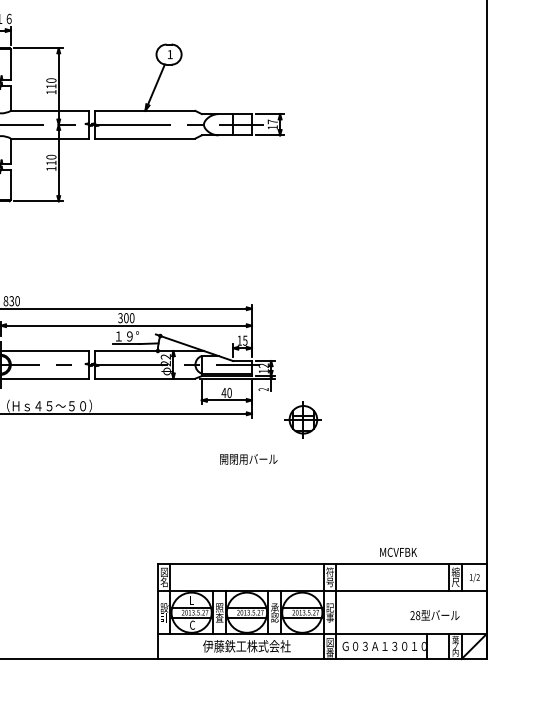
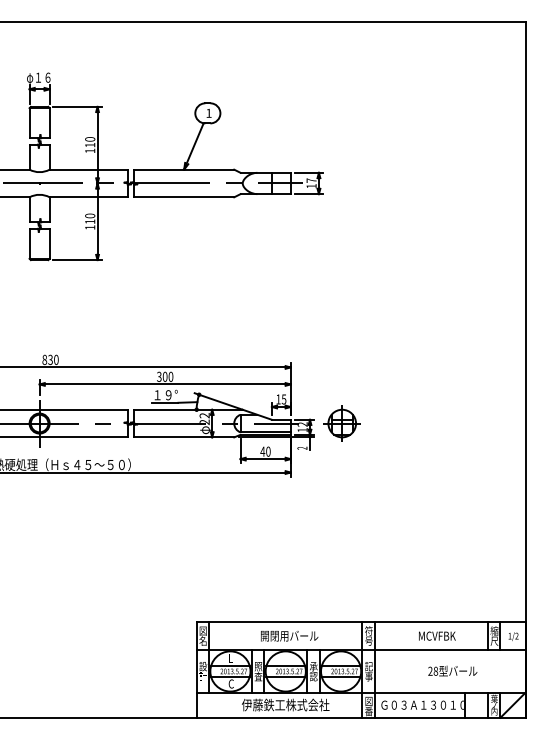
part: (302, 419) -> (341, 423), moved
text: (248, 459) -> (289, 636), moved
text: (398, 551) -> (437, 635), moved
text: (434, 614) -> (452, 670), moved

